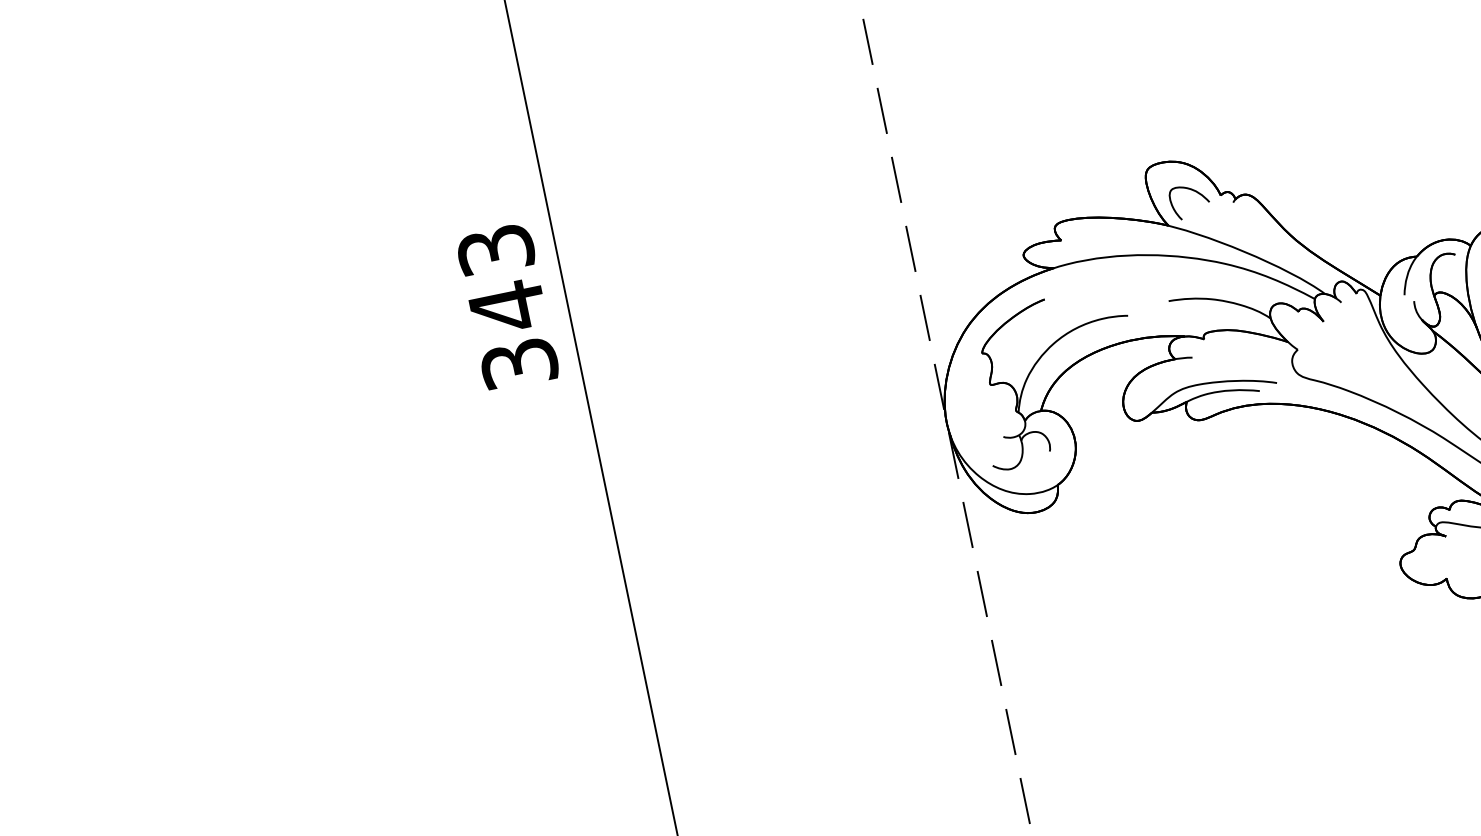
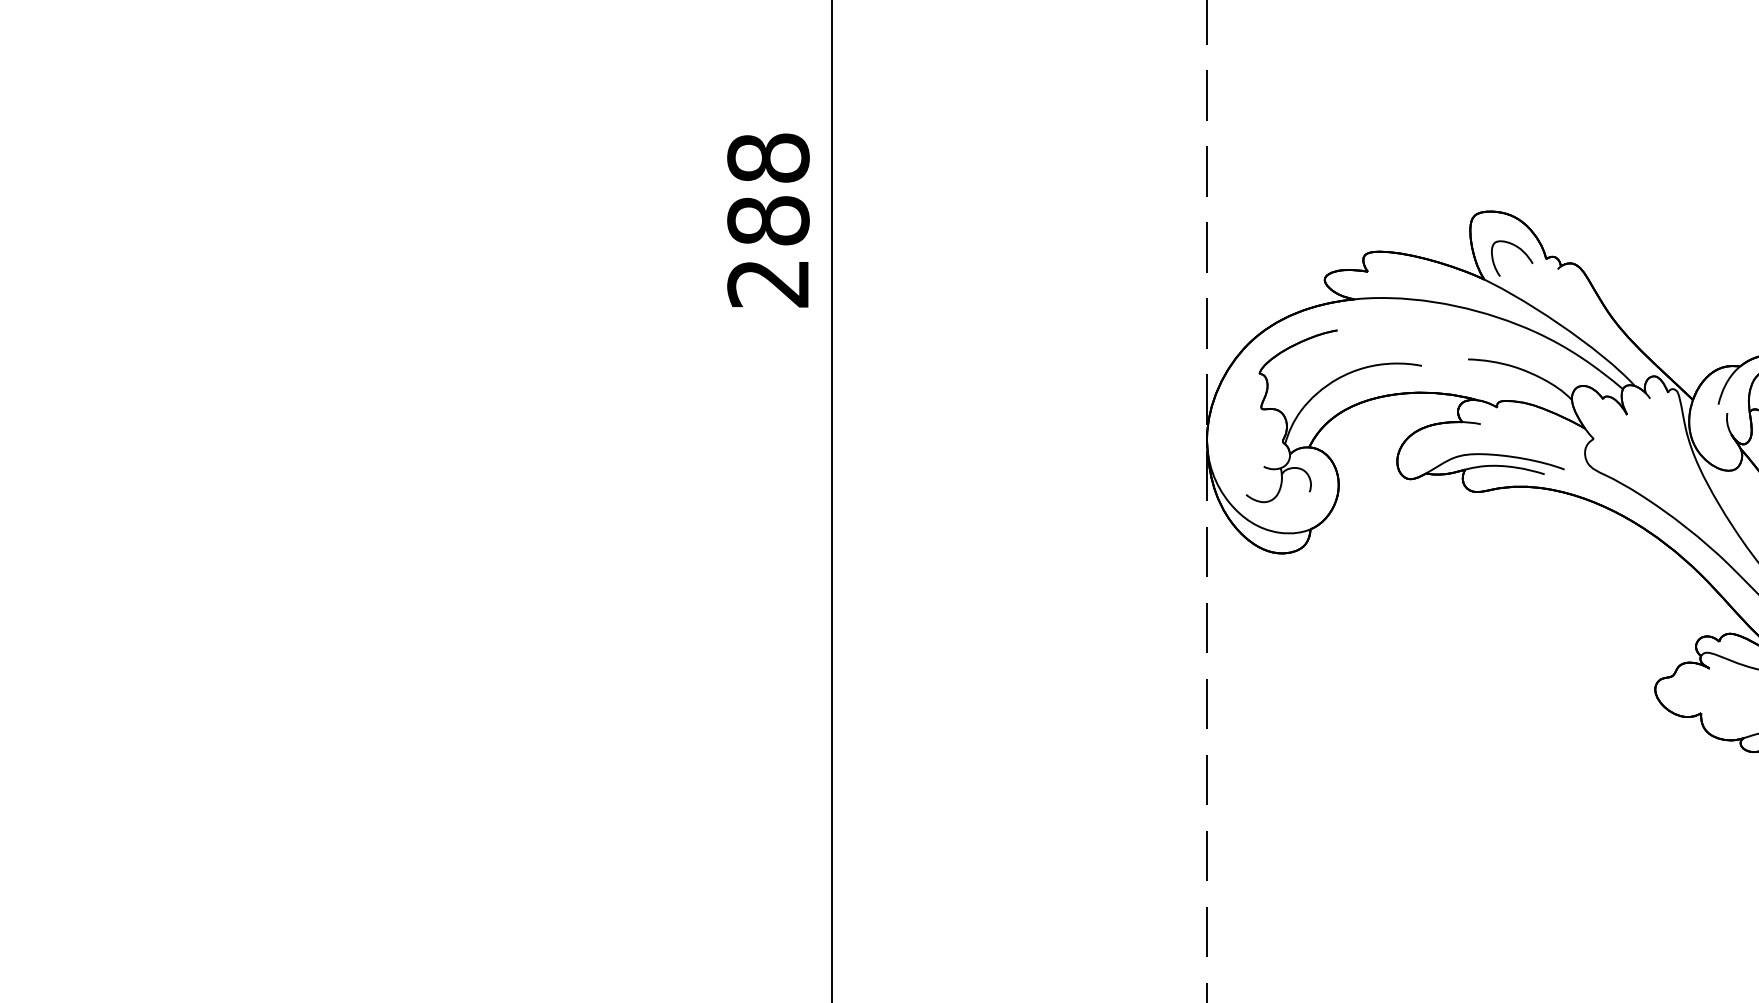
text: (507, 306) -> (768, 220), 343 -> 288

